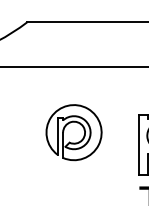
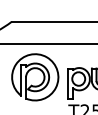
part: (74, 132) -> (35, 77), size x1.67

